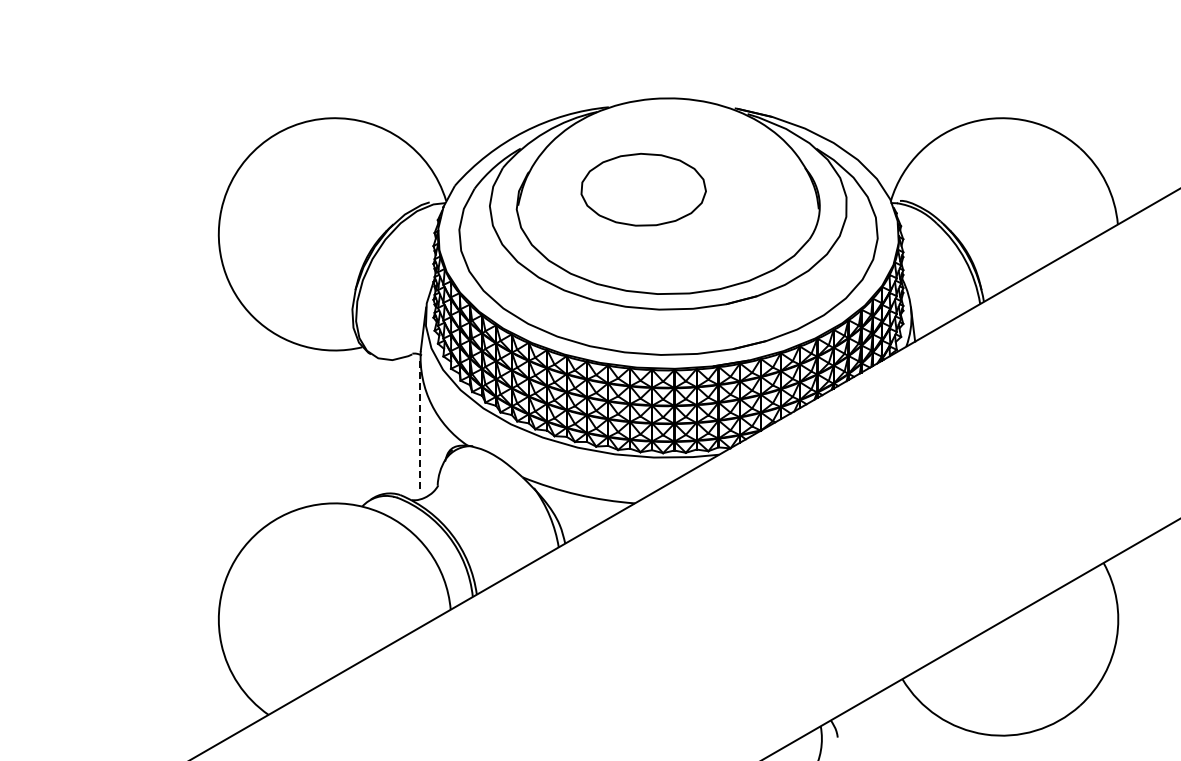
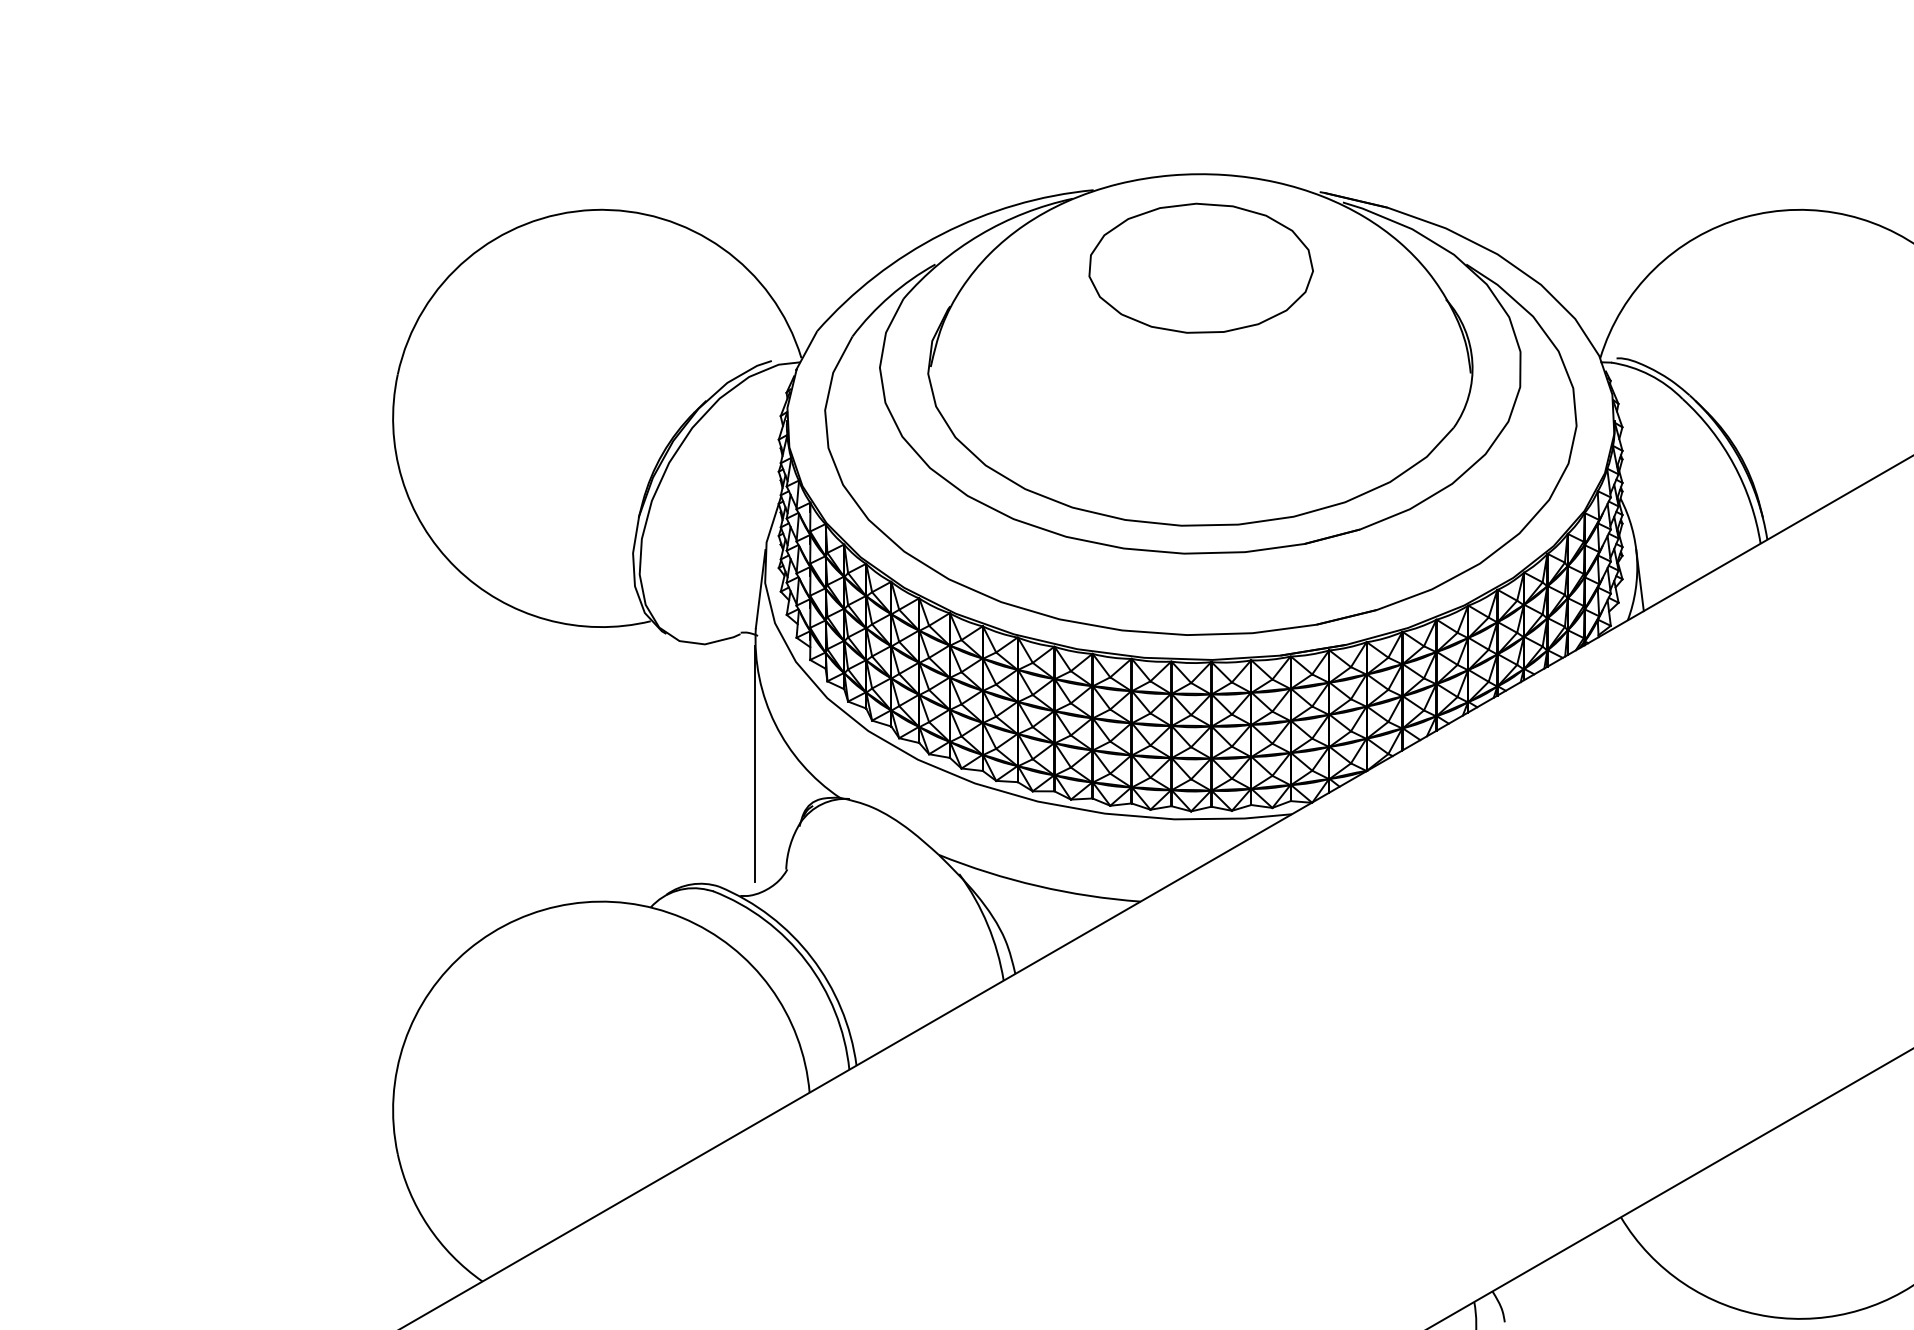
part: (643, 189) -> (1200, 267), moved
line: (420, 426) -> (755, 763), dashed -> solid

